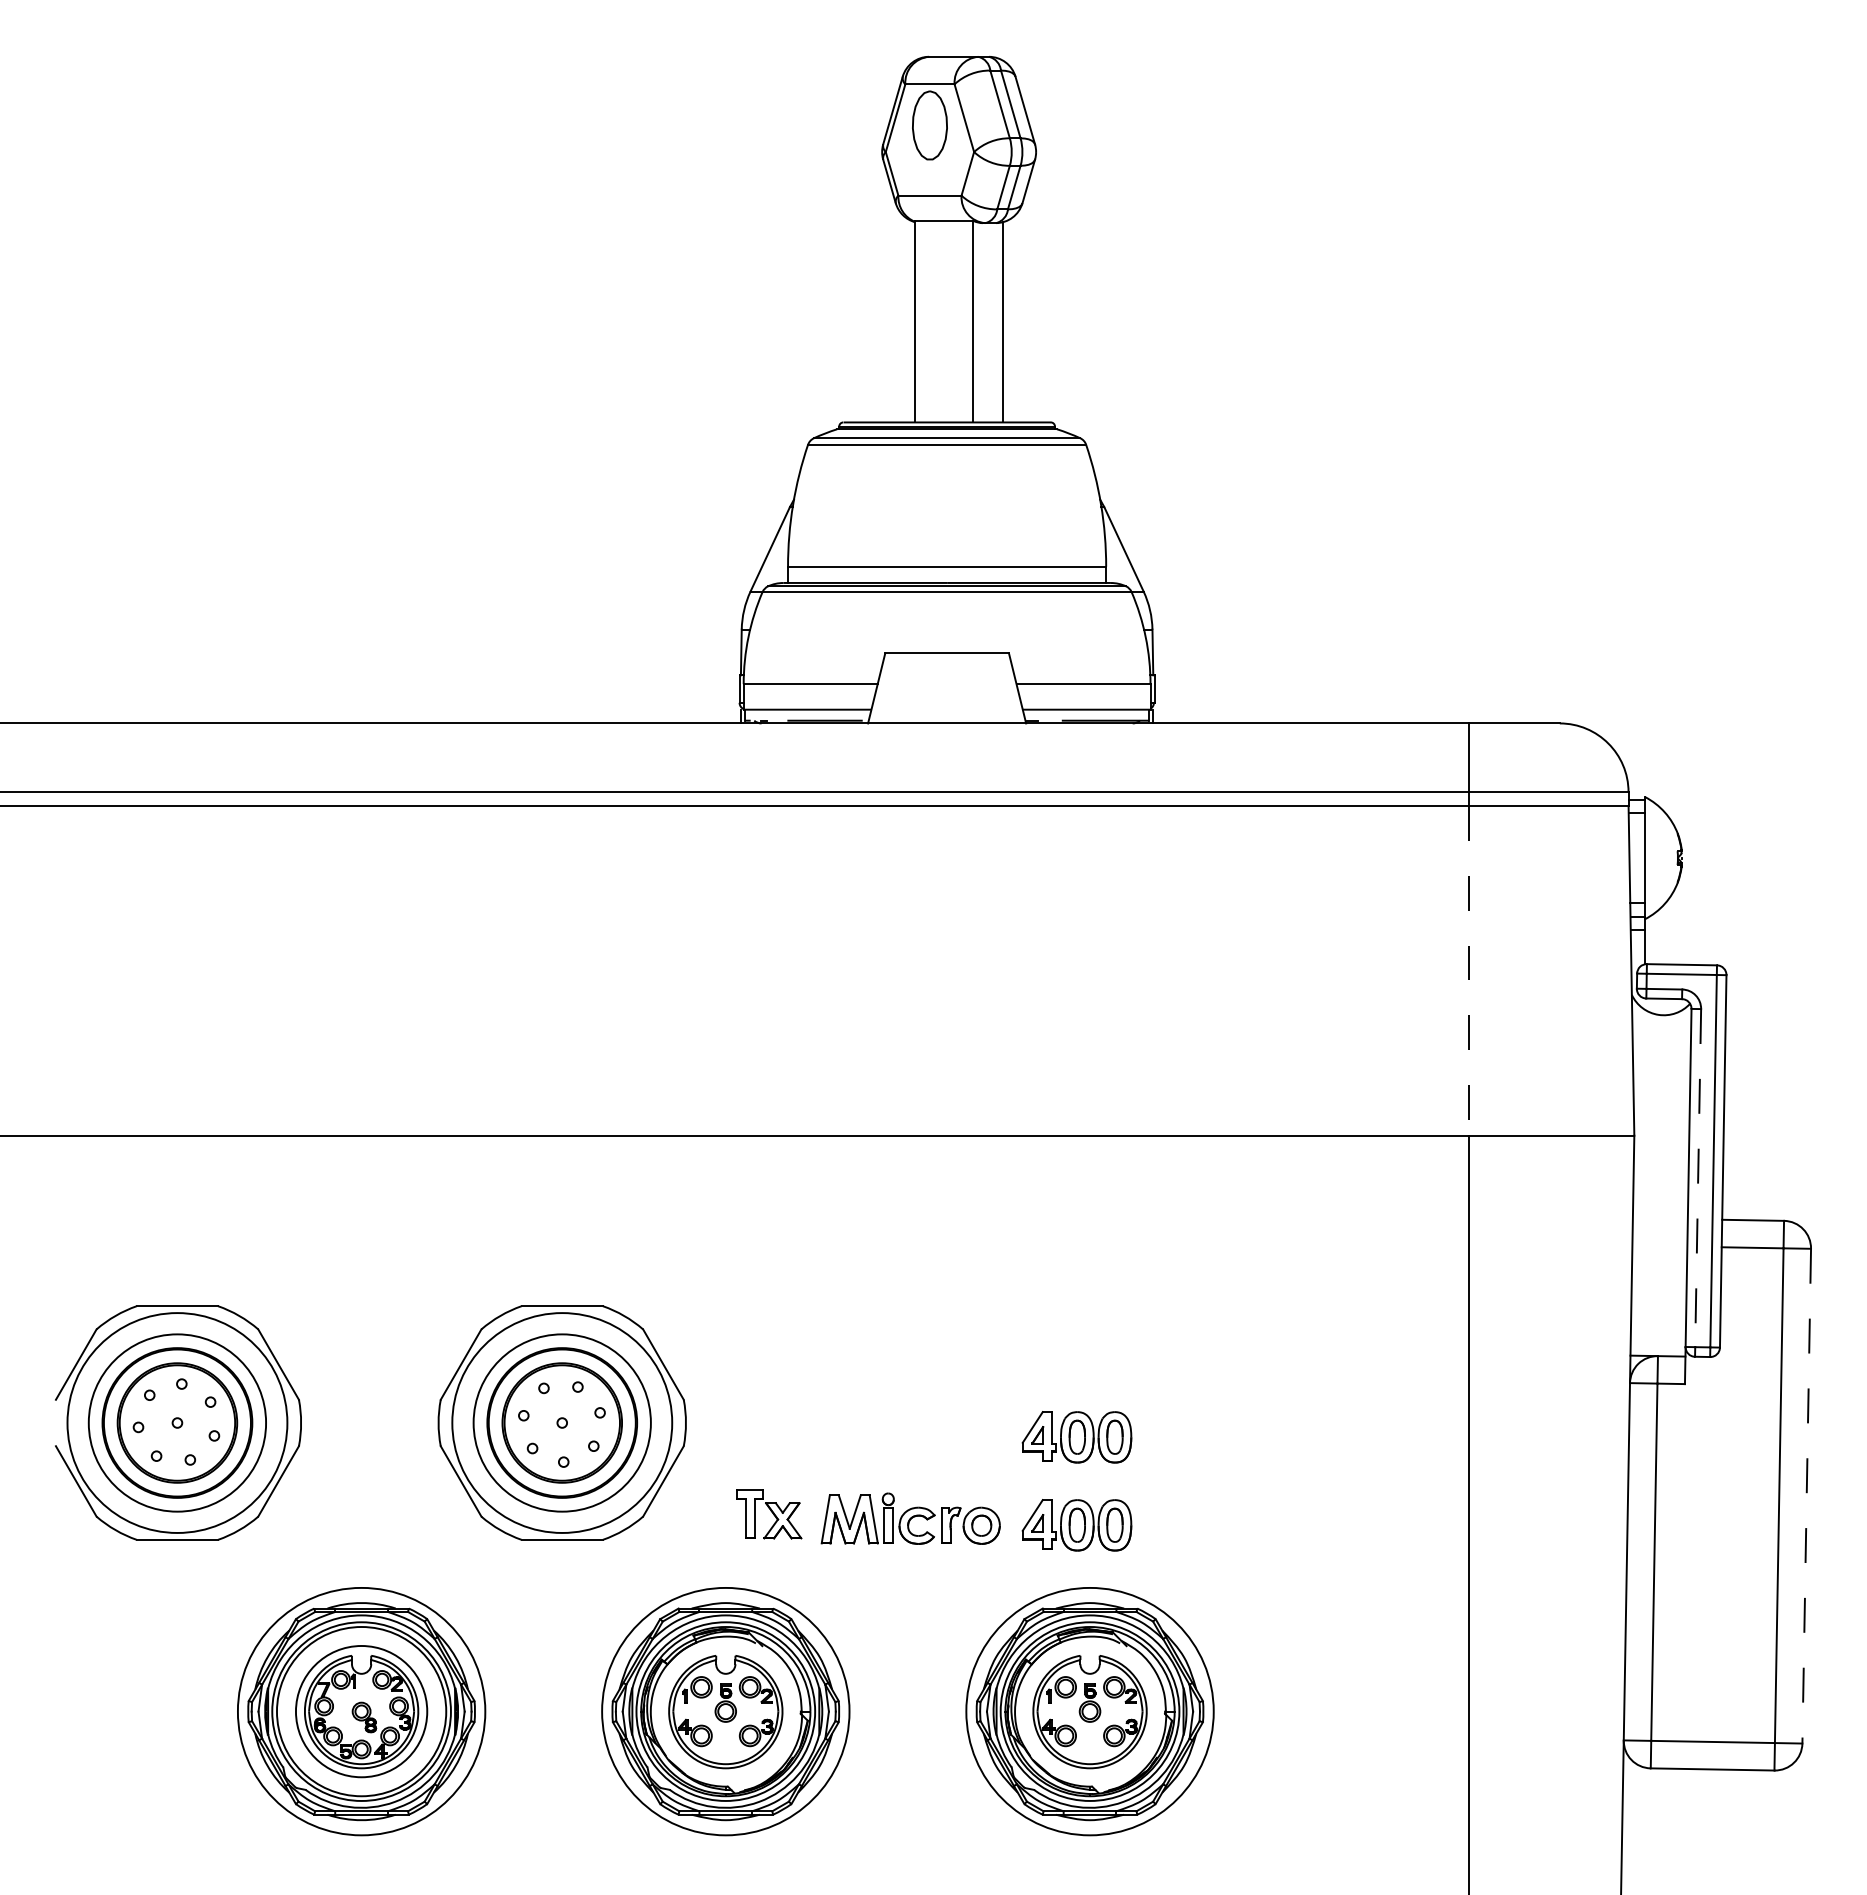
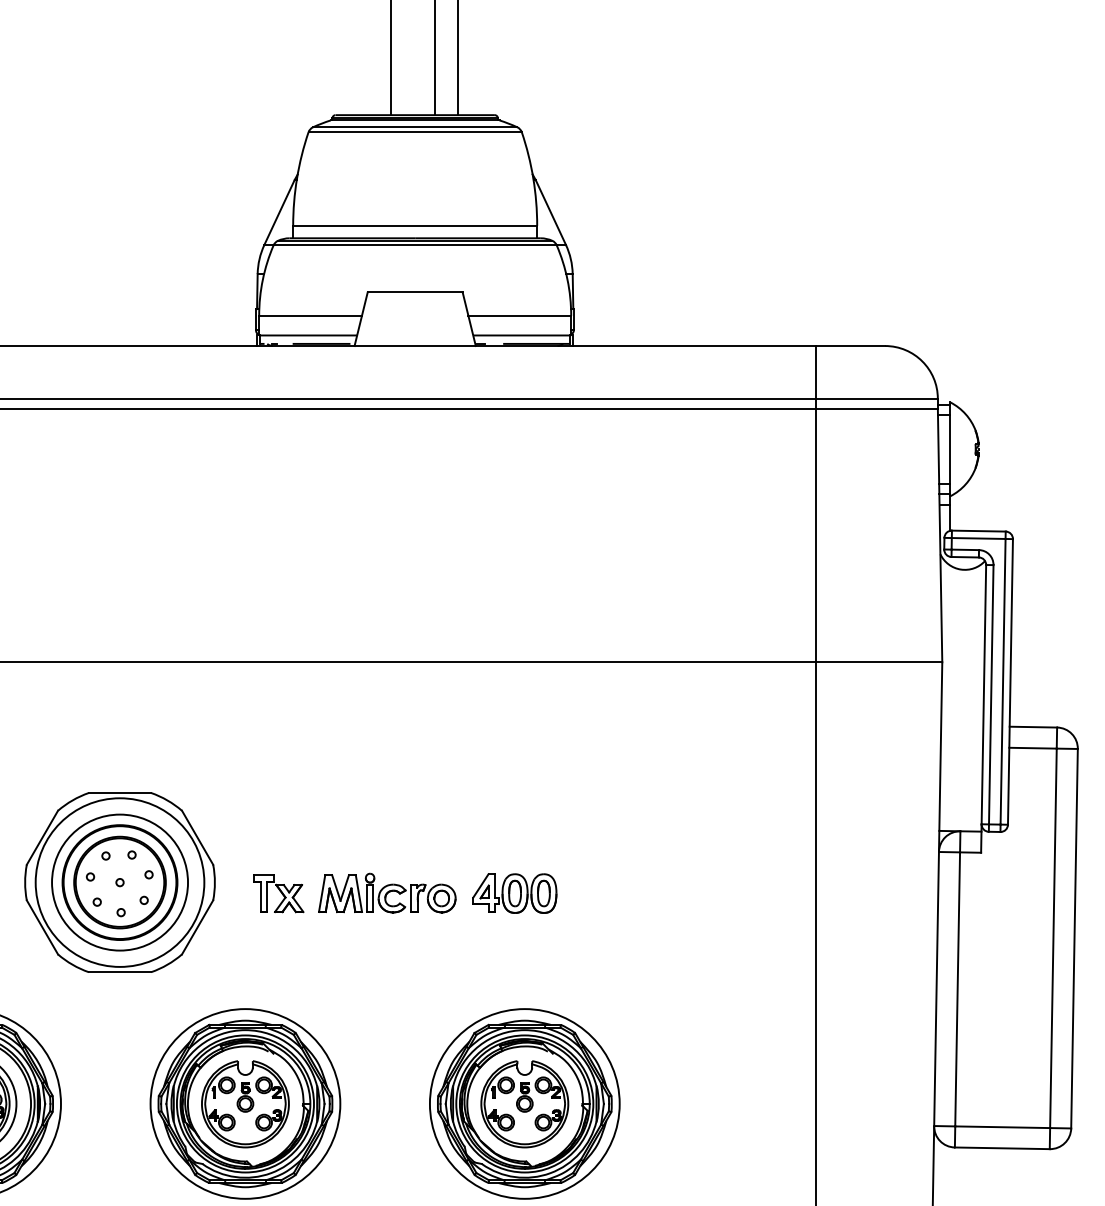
line: (1469, 970) -> (815, 535), dashed -> solid
line: (1698, 1178) -> (991, 695), dashed -> solid
line: (1806, 1496) -> (1074, 938), dashed -> solid
part: (769, 1514) -> (278, 893), moved
part: (910, 1518) -> (387, 892), moved
part: (1076, 1525) -> (514, 961), removed

